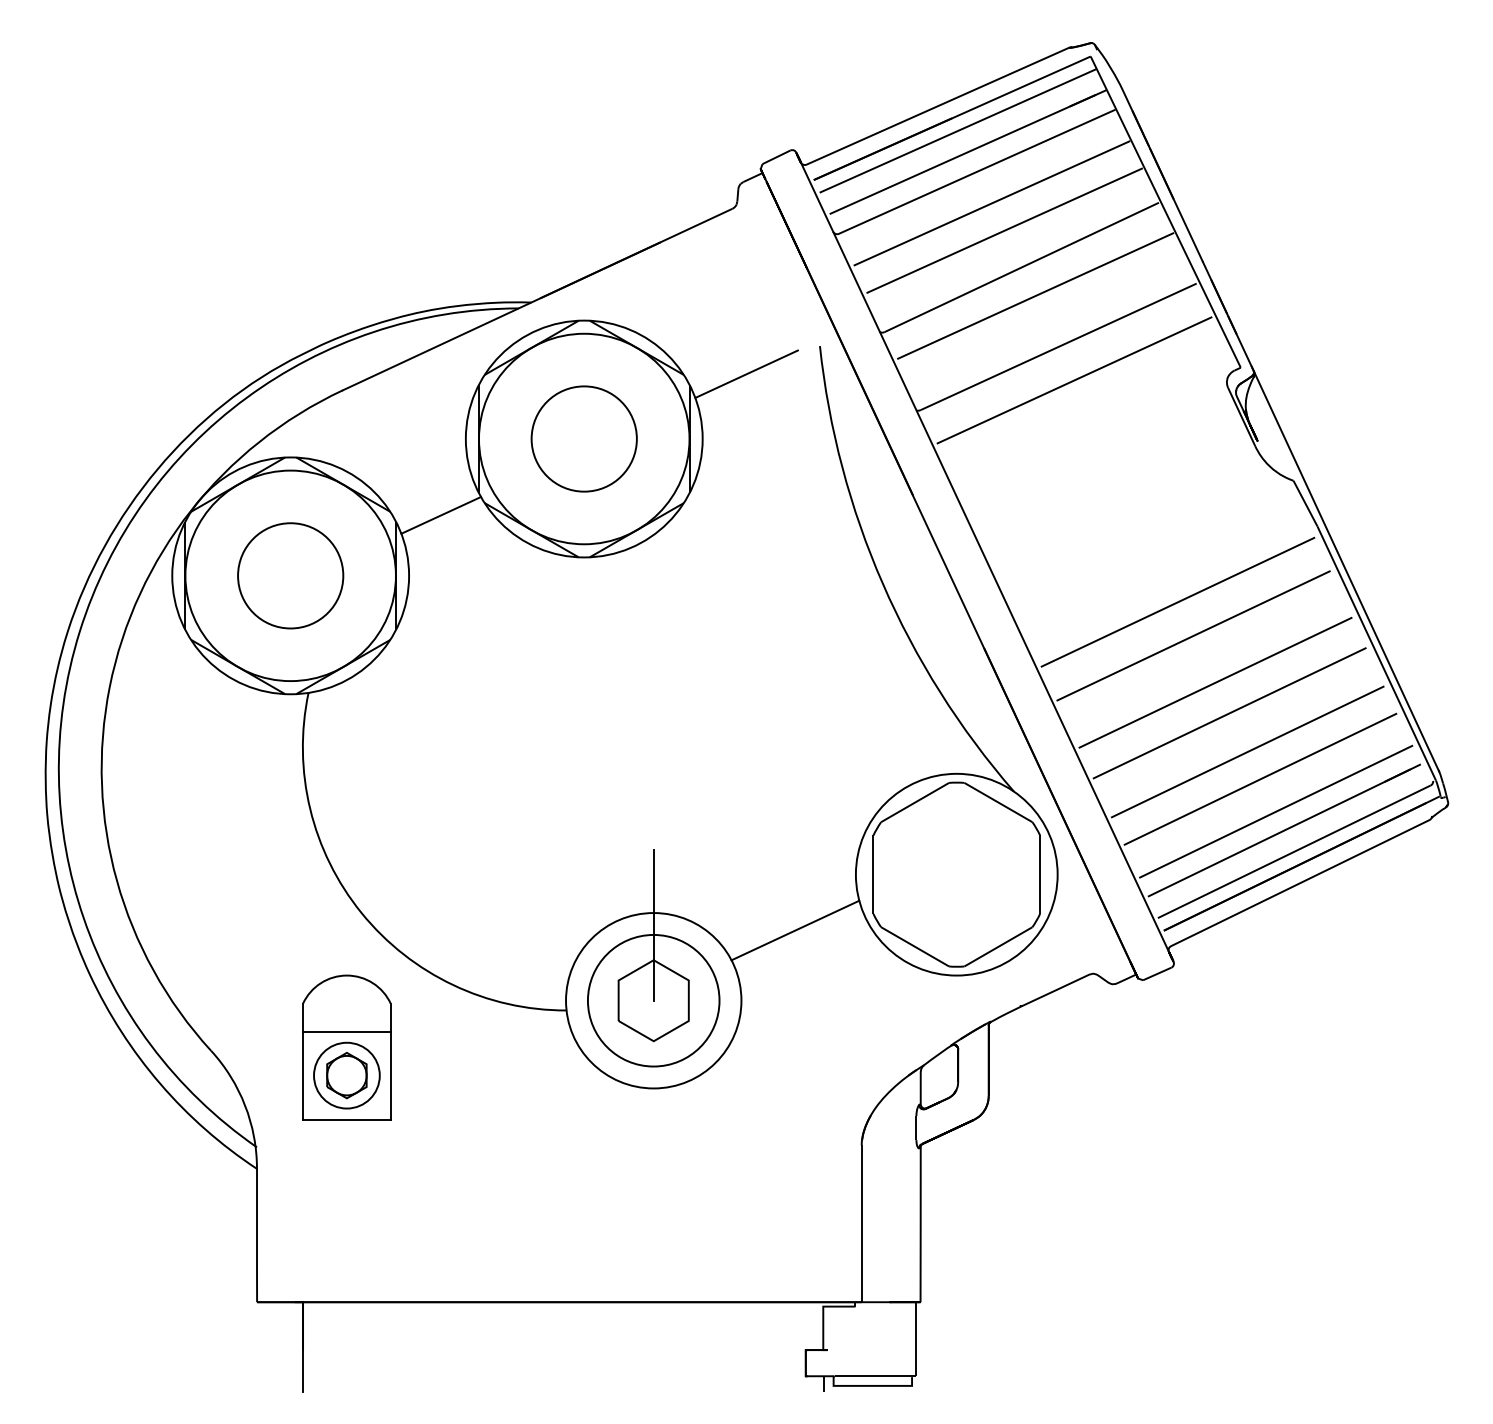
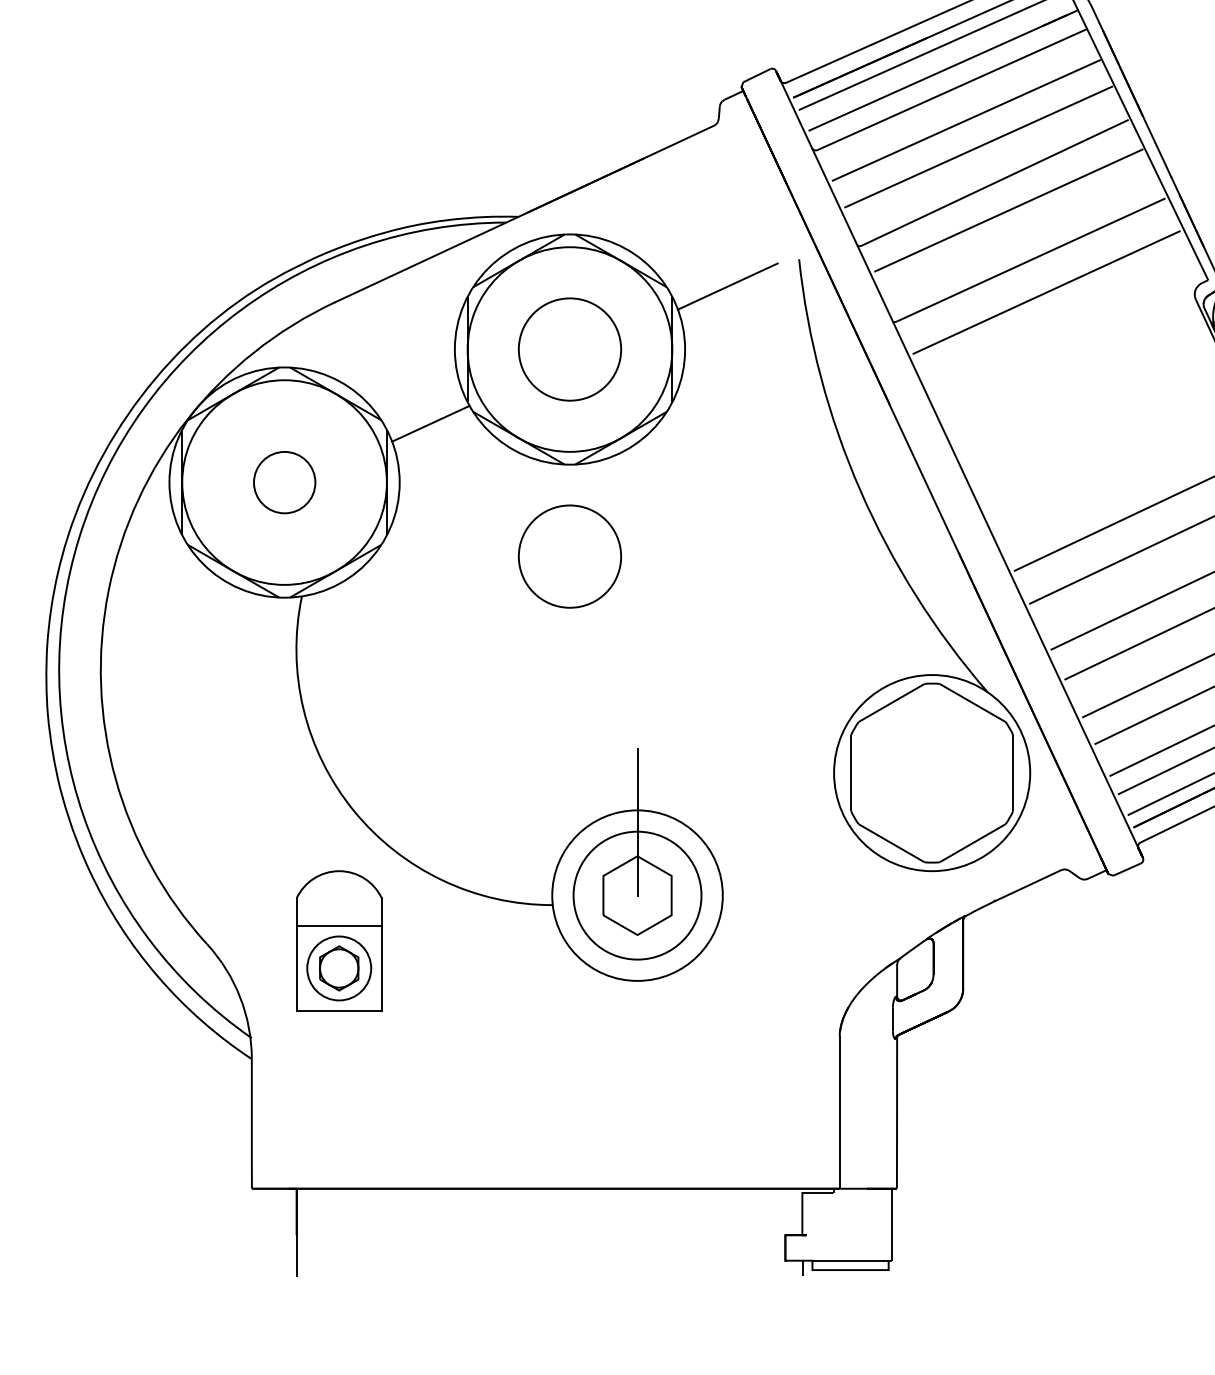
circle: (290, 575) -> (284, 482), size x0.6
circle: (583, 651) -> (569, 556), added
line: (795, 930) -> (775, 827), removed

